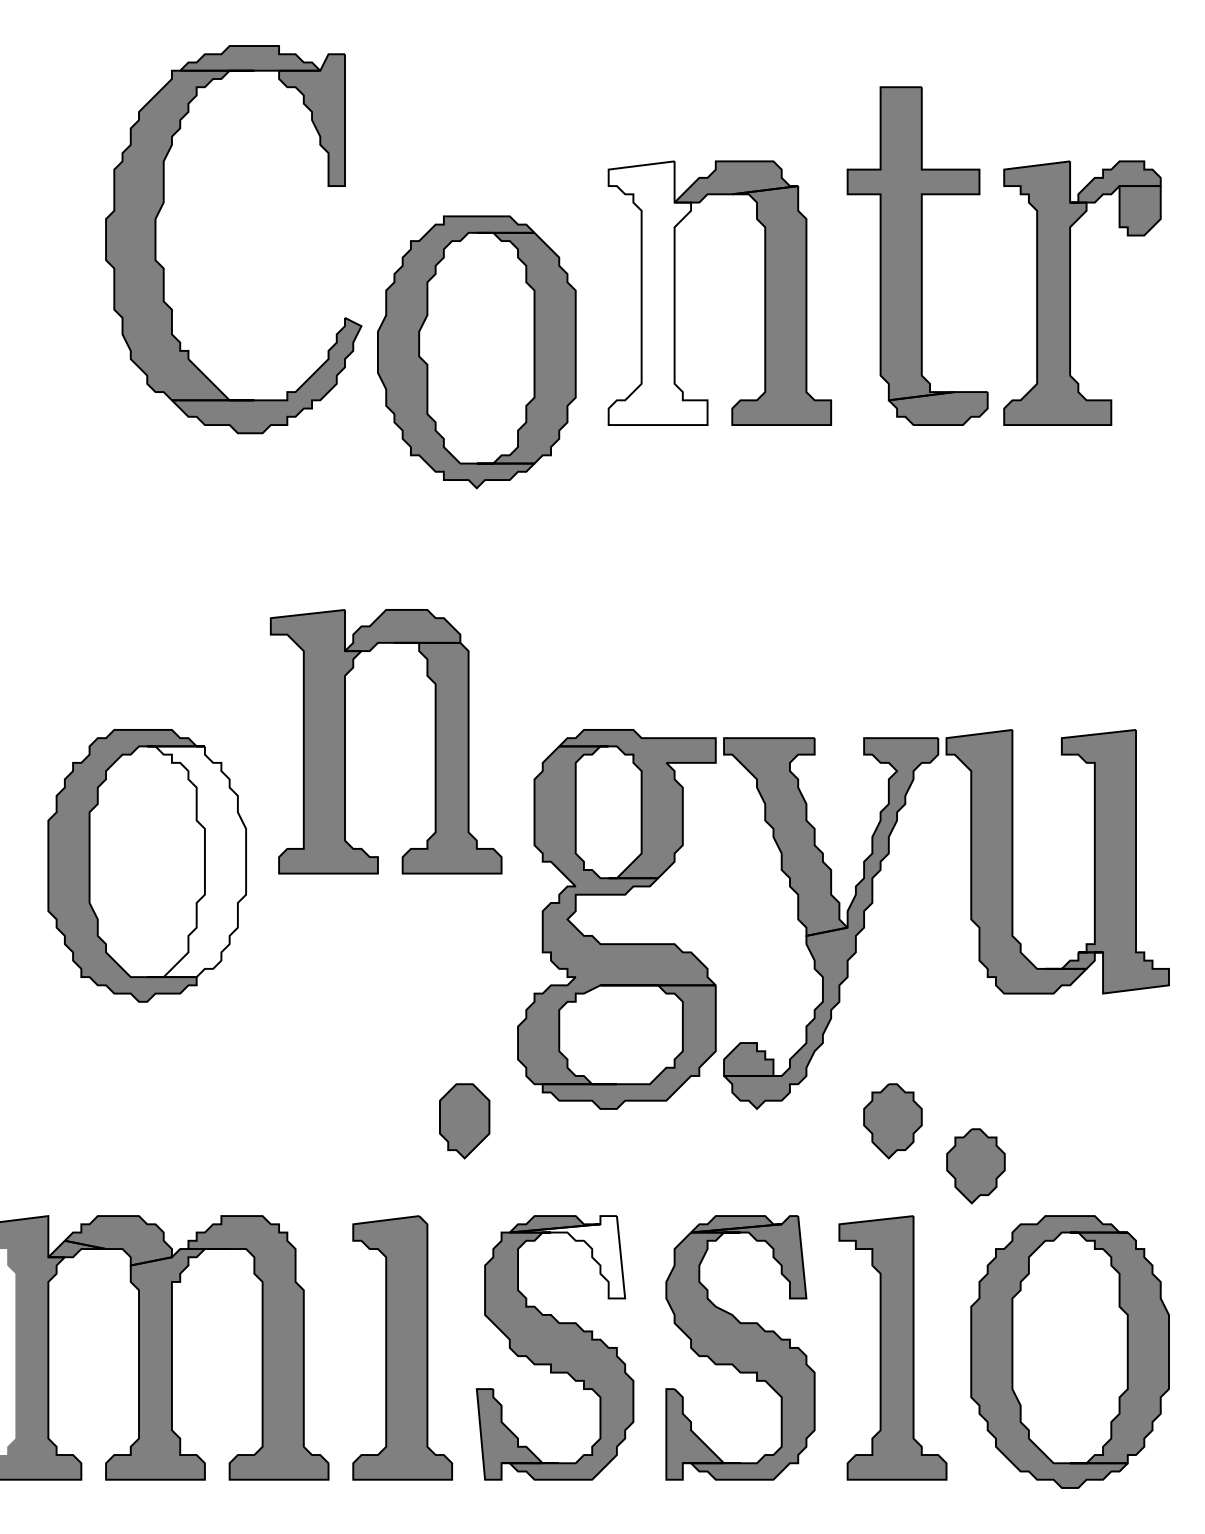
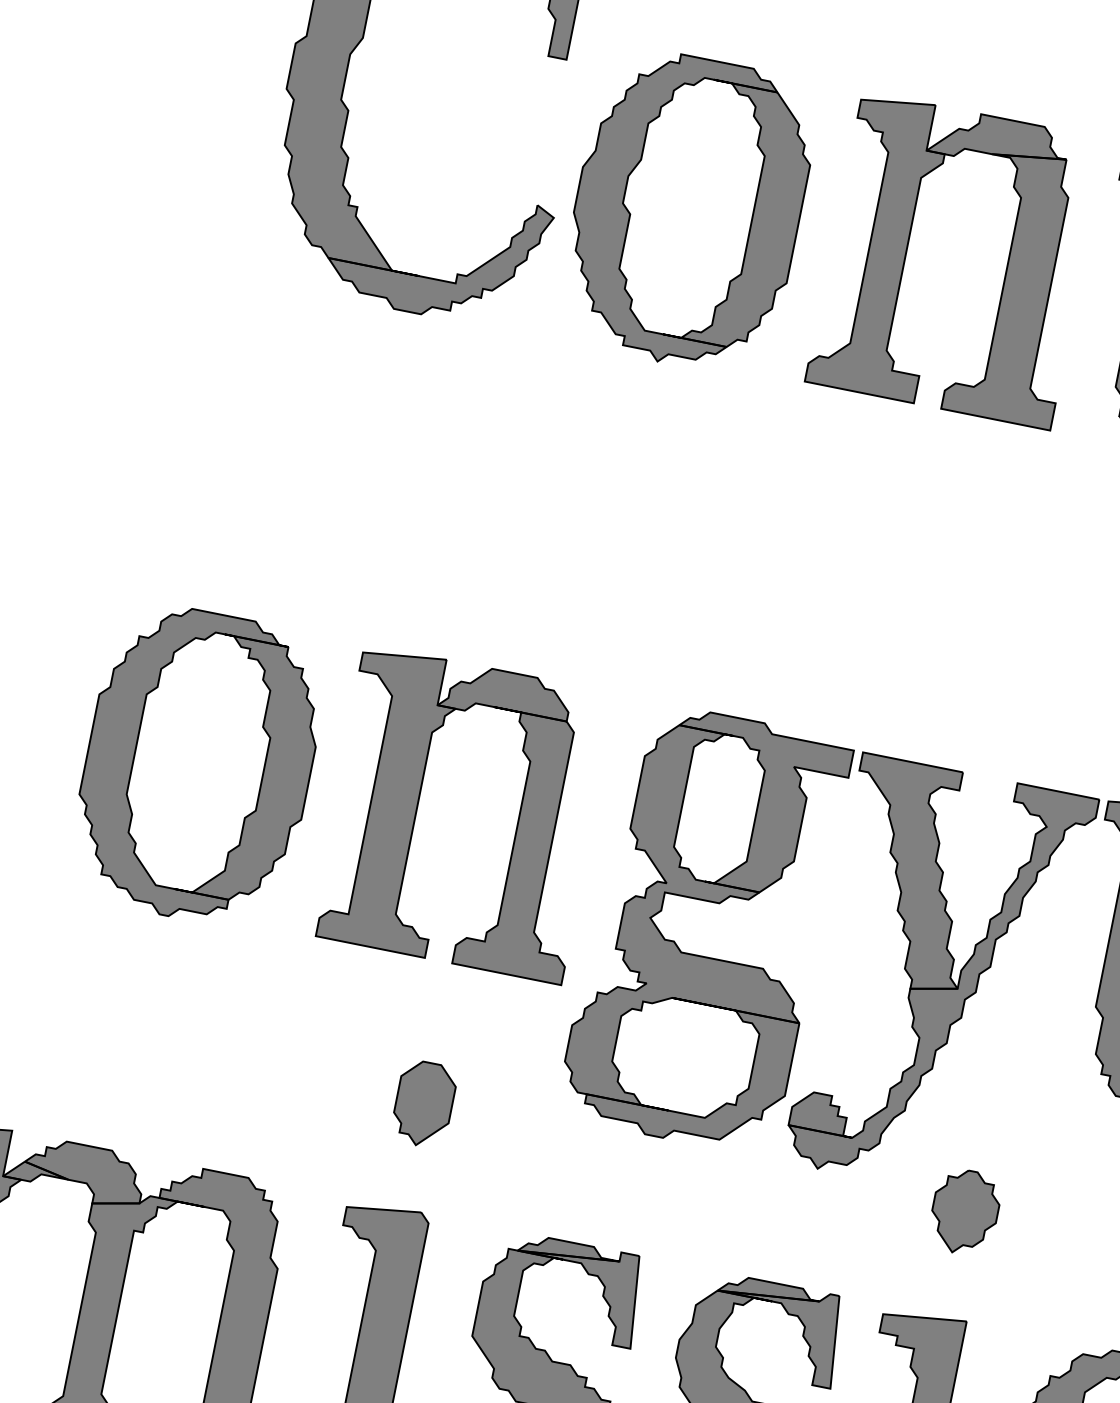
fill: (657, 293) -> (887, 247), added
part: (476, 352) -> (687, 211), moved
part: (345, 741) -> (418, 805), moved
fill: (196, 861) -> (253, 772), added
part: (464, 1121) -> (423, 1104), moved
part: (975, 1166) -> (1046, 1280), removed
fill: (567, 1257) -> (575, 1290), added

